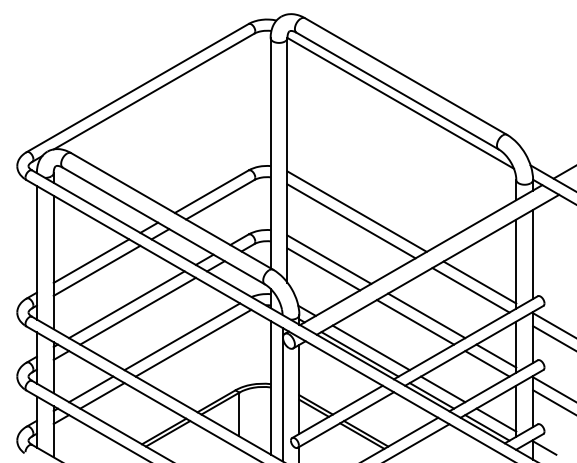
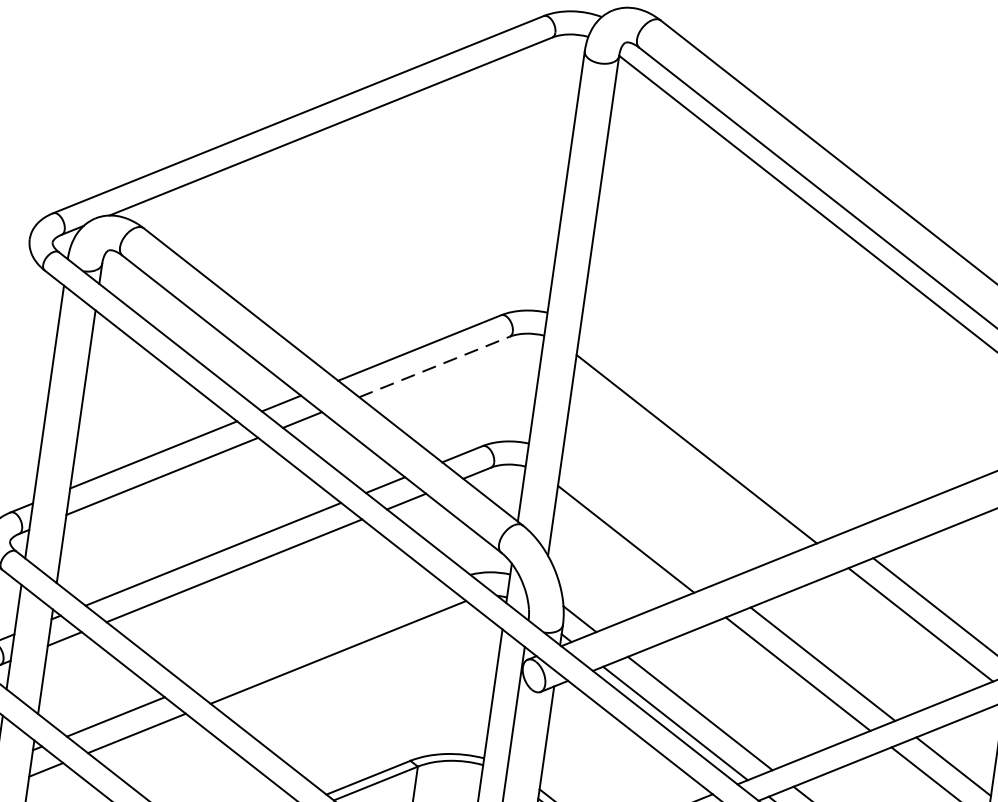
line: (220, 199) -> (435, 366), solid -> dashed
line: (356, 211) -> (709, 430), removed
line: (329, 259) -> (640, 520), removed
line: (182, 336) -> (317, 635), removed

